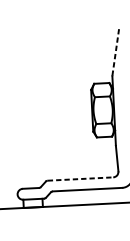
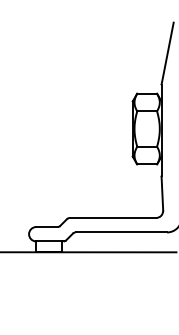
line: (115, 52) -> (167, 53), dashed -> solid
line: (81, 179) -> (113, 218), dashed -> solid

